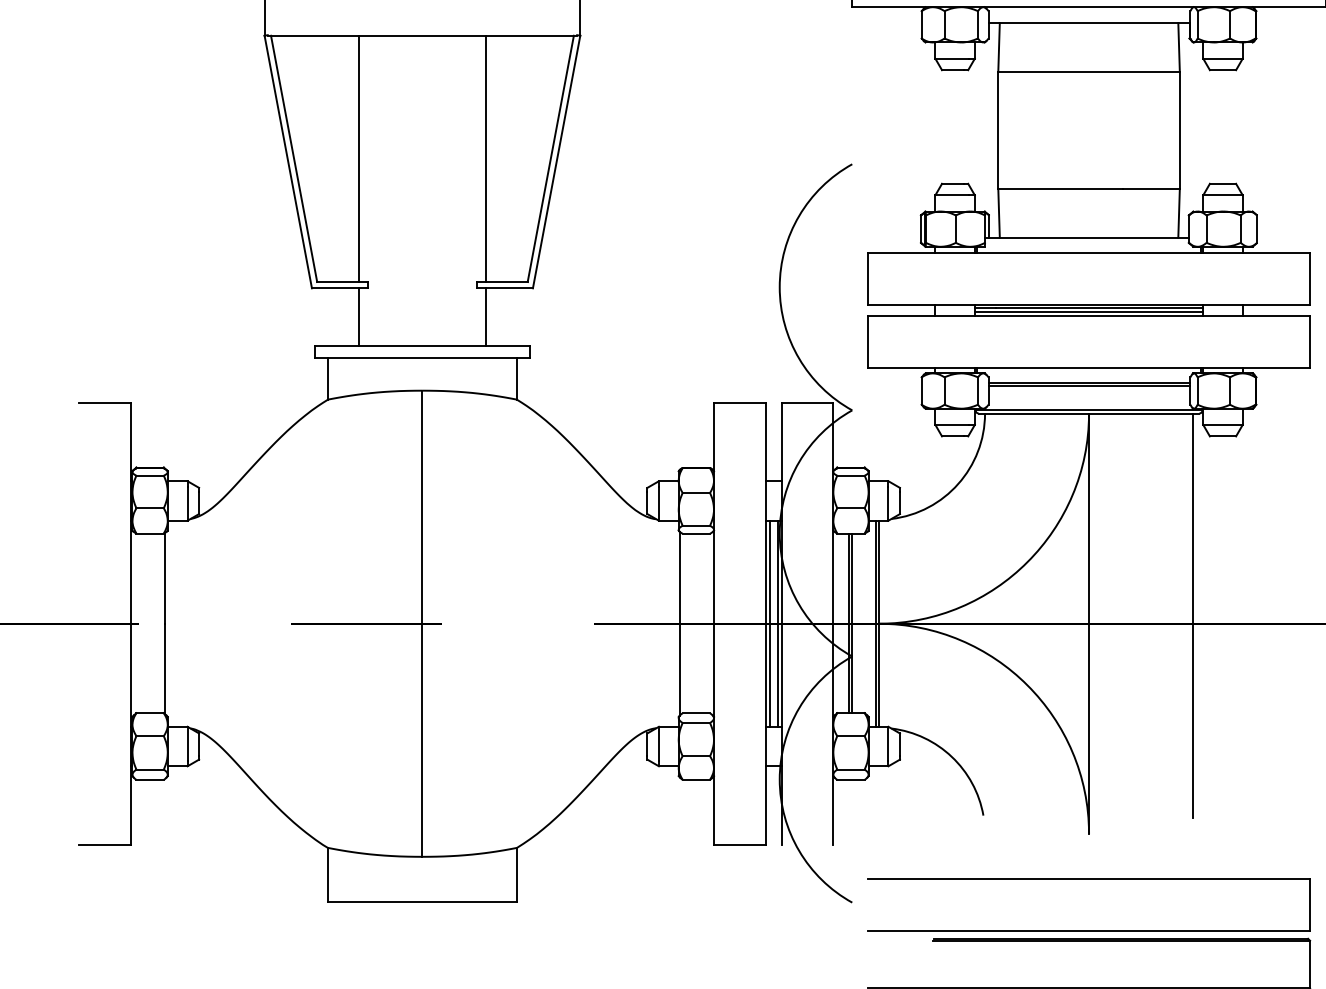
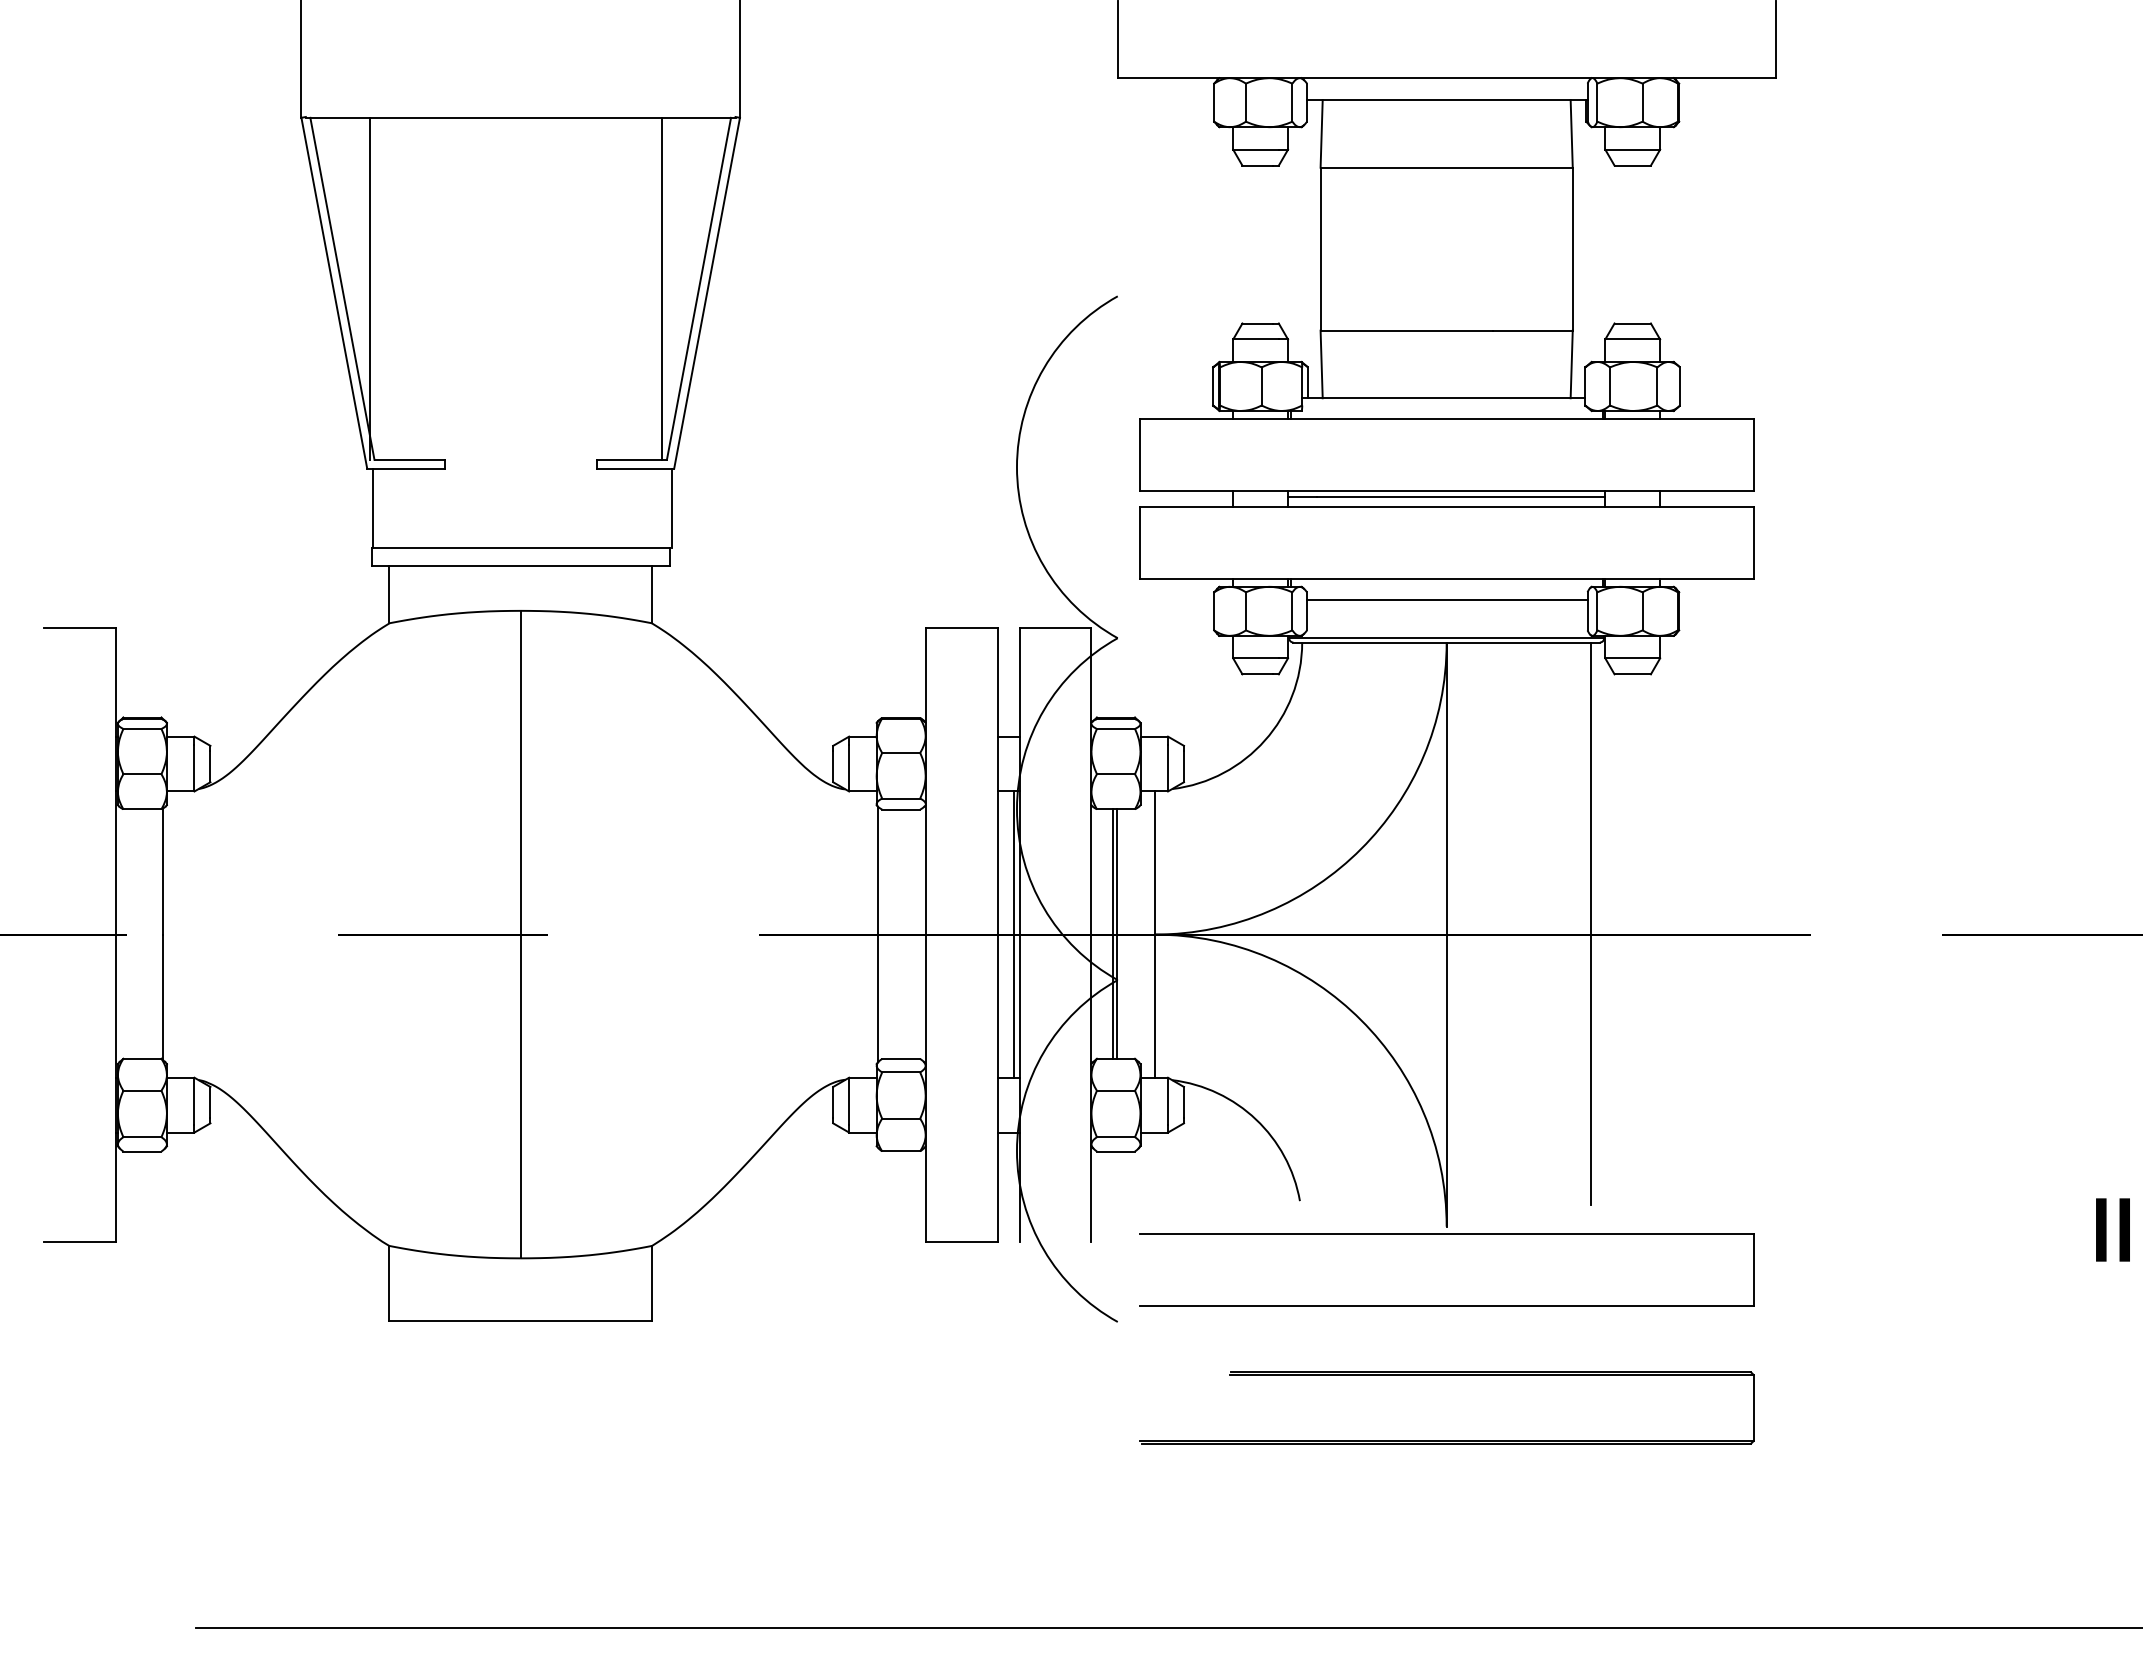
line: (359, 158) -> (370, 288), moved
line: (485, 158) -> (662, 288), moved
line: (1088, 312) -> (1446, 502), removed
line: (359, 317) -> (373, 508), moved
line: (485, 317) -> (672, 508), moved
line: (1089, 386) -> (1447, 604), removed
line: (770, 623) -> (1003, 934), removed
line: (875, 623) -> (1150, 934), removed
part: (1088, 879) -> (1446, 1234), moved

